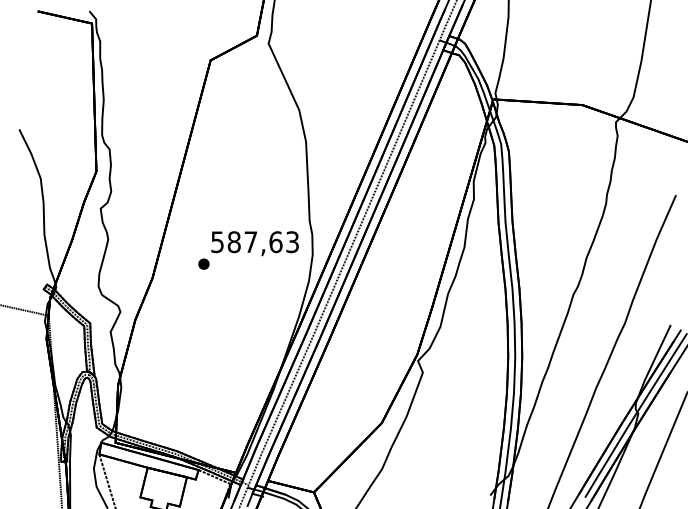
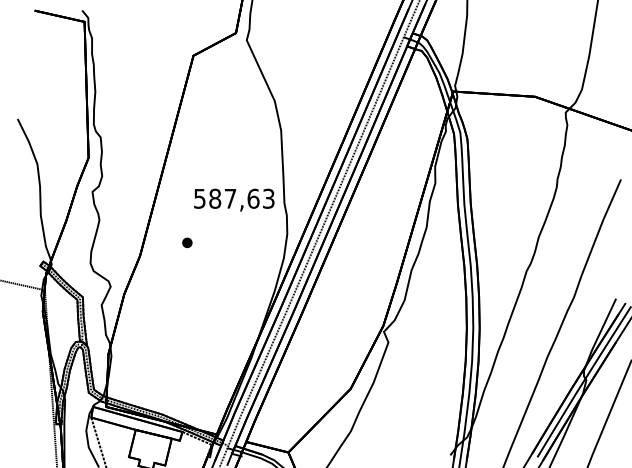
text: (254, 243) -> (233, 200), moved

